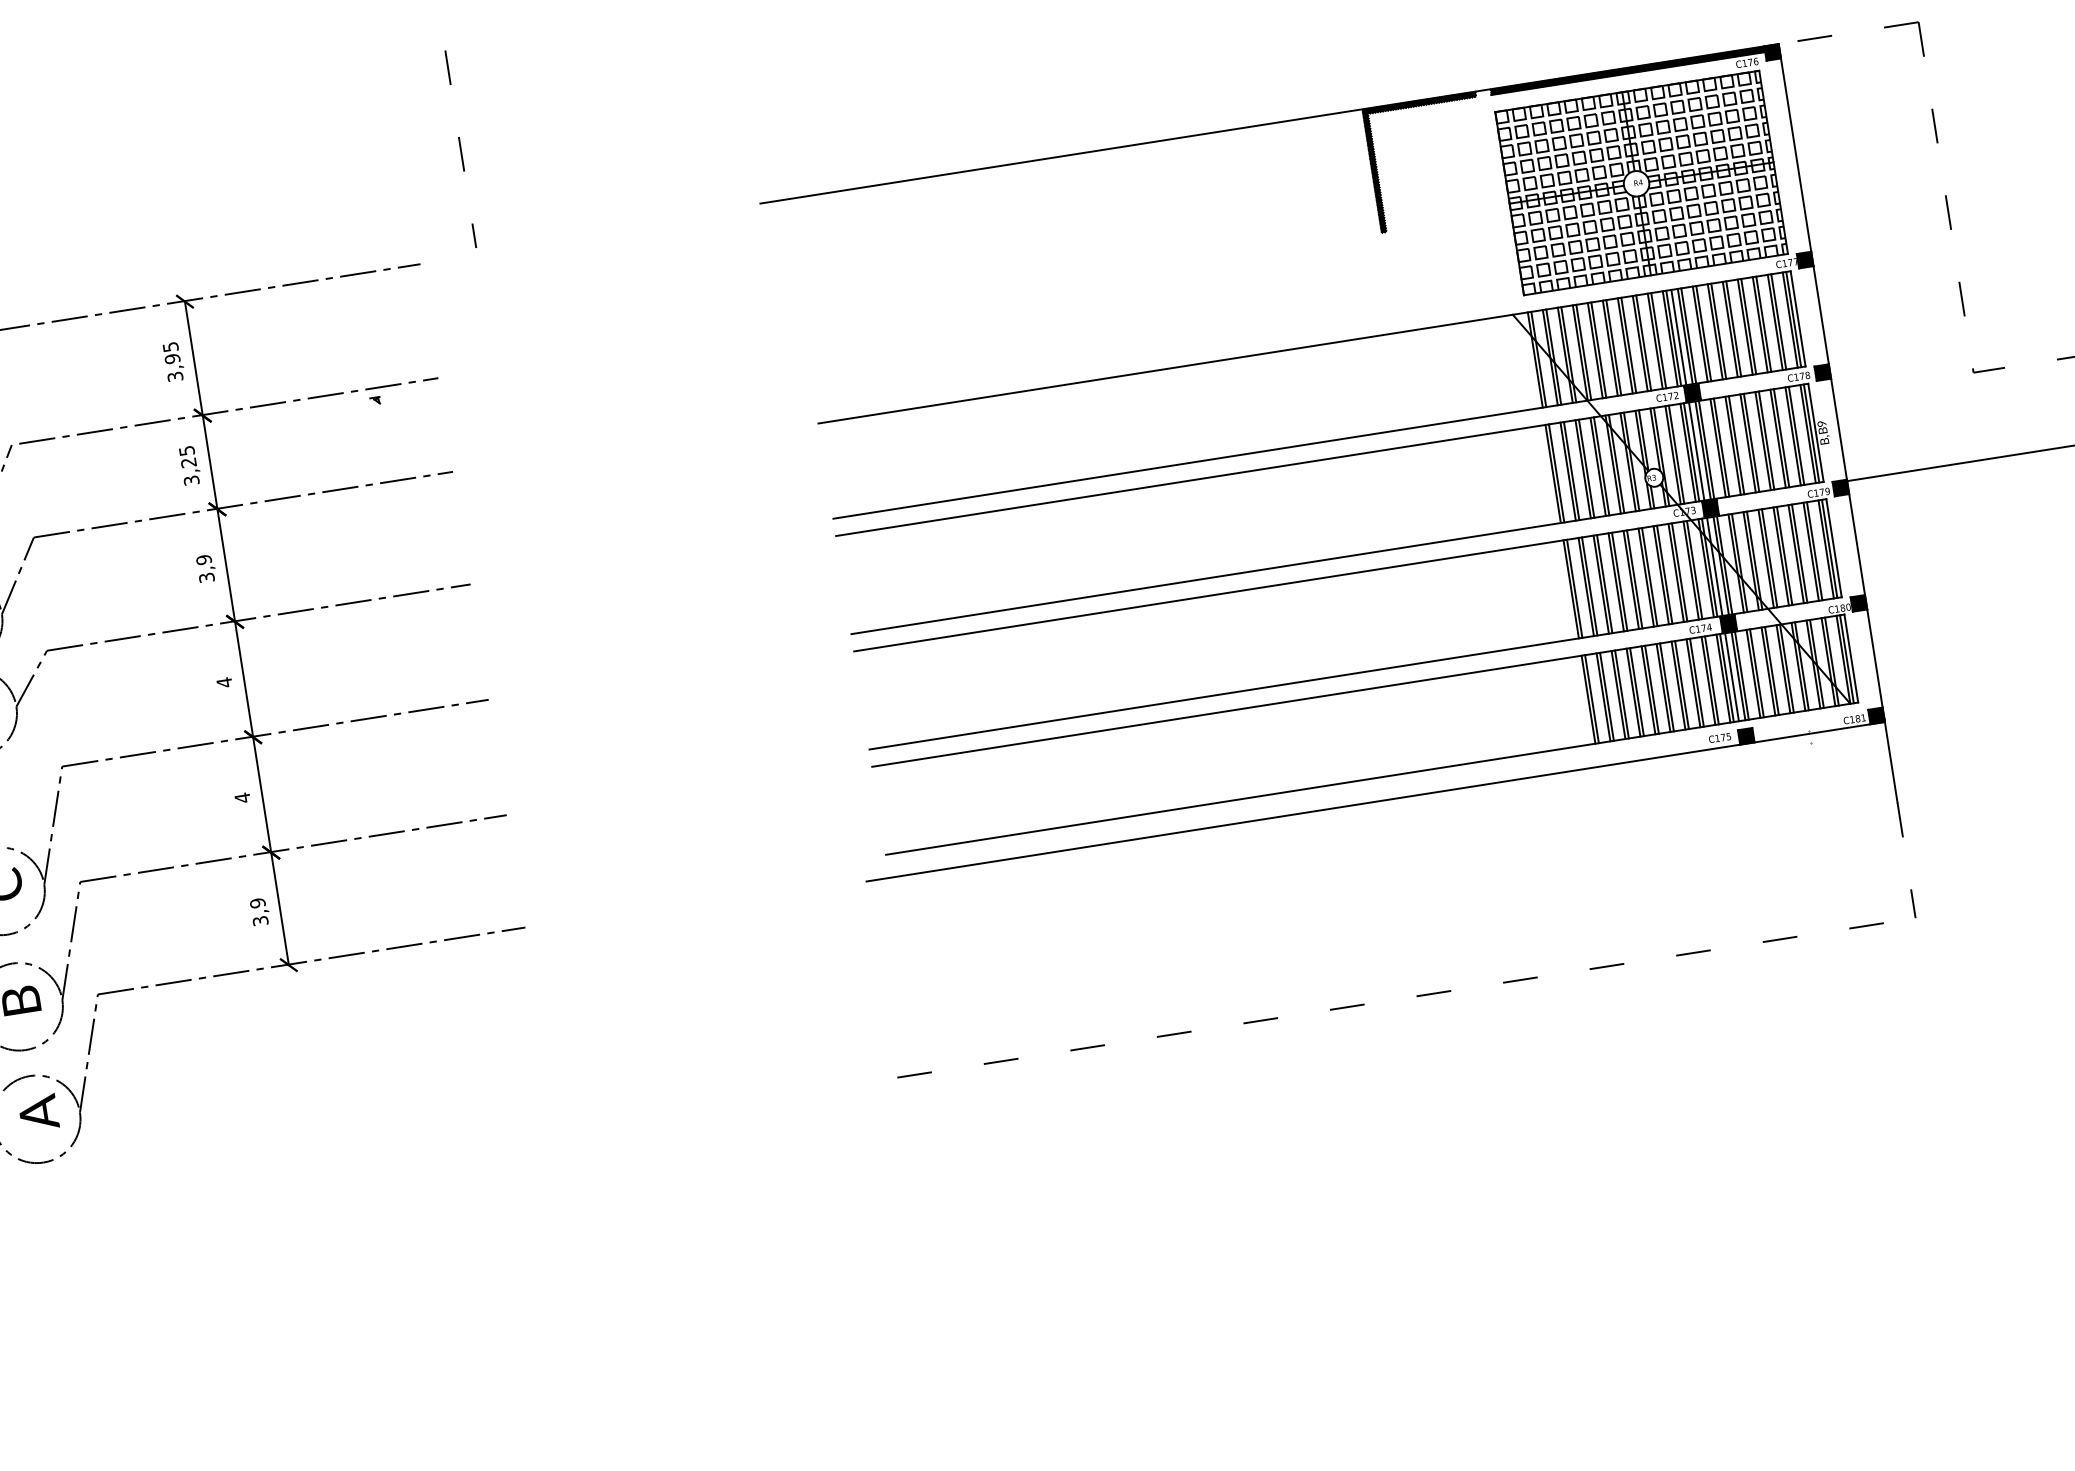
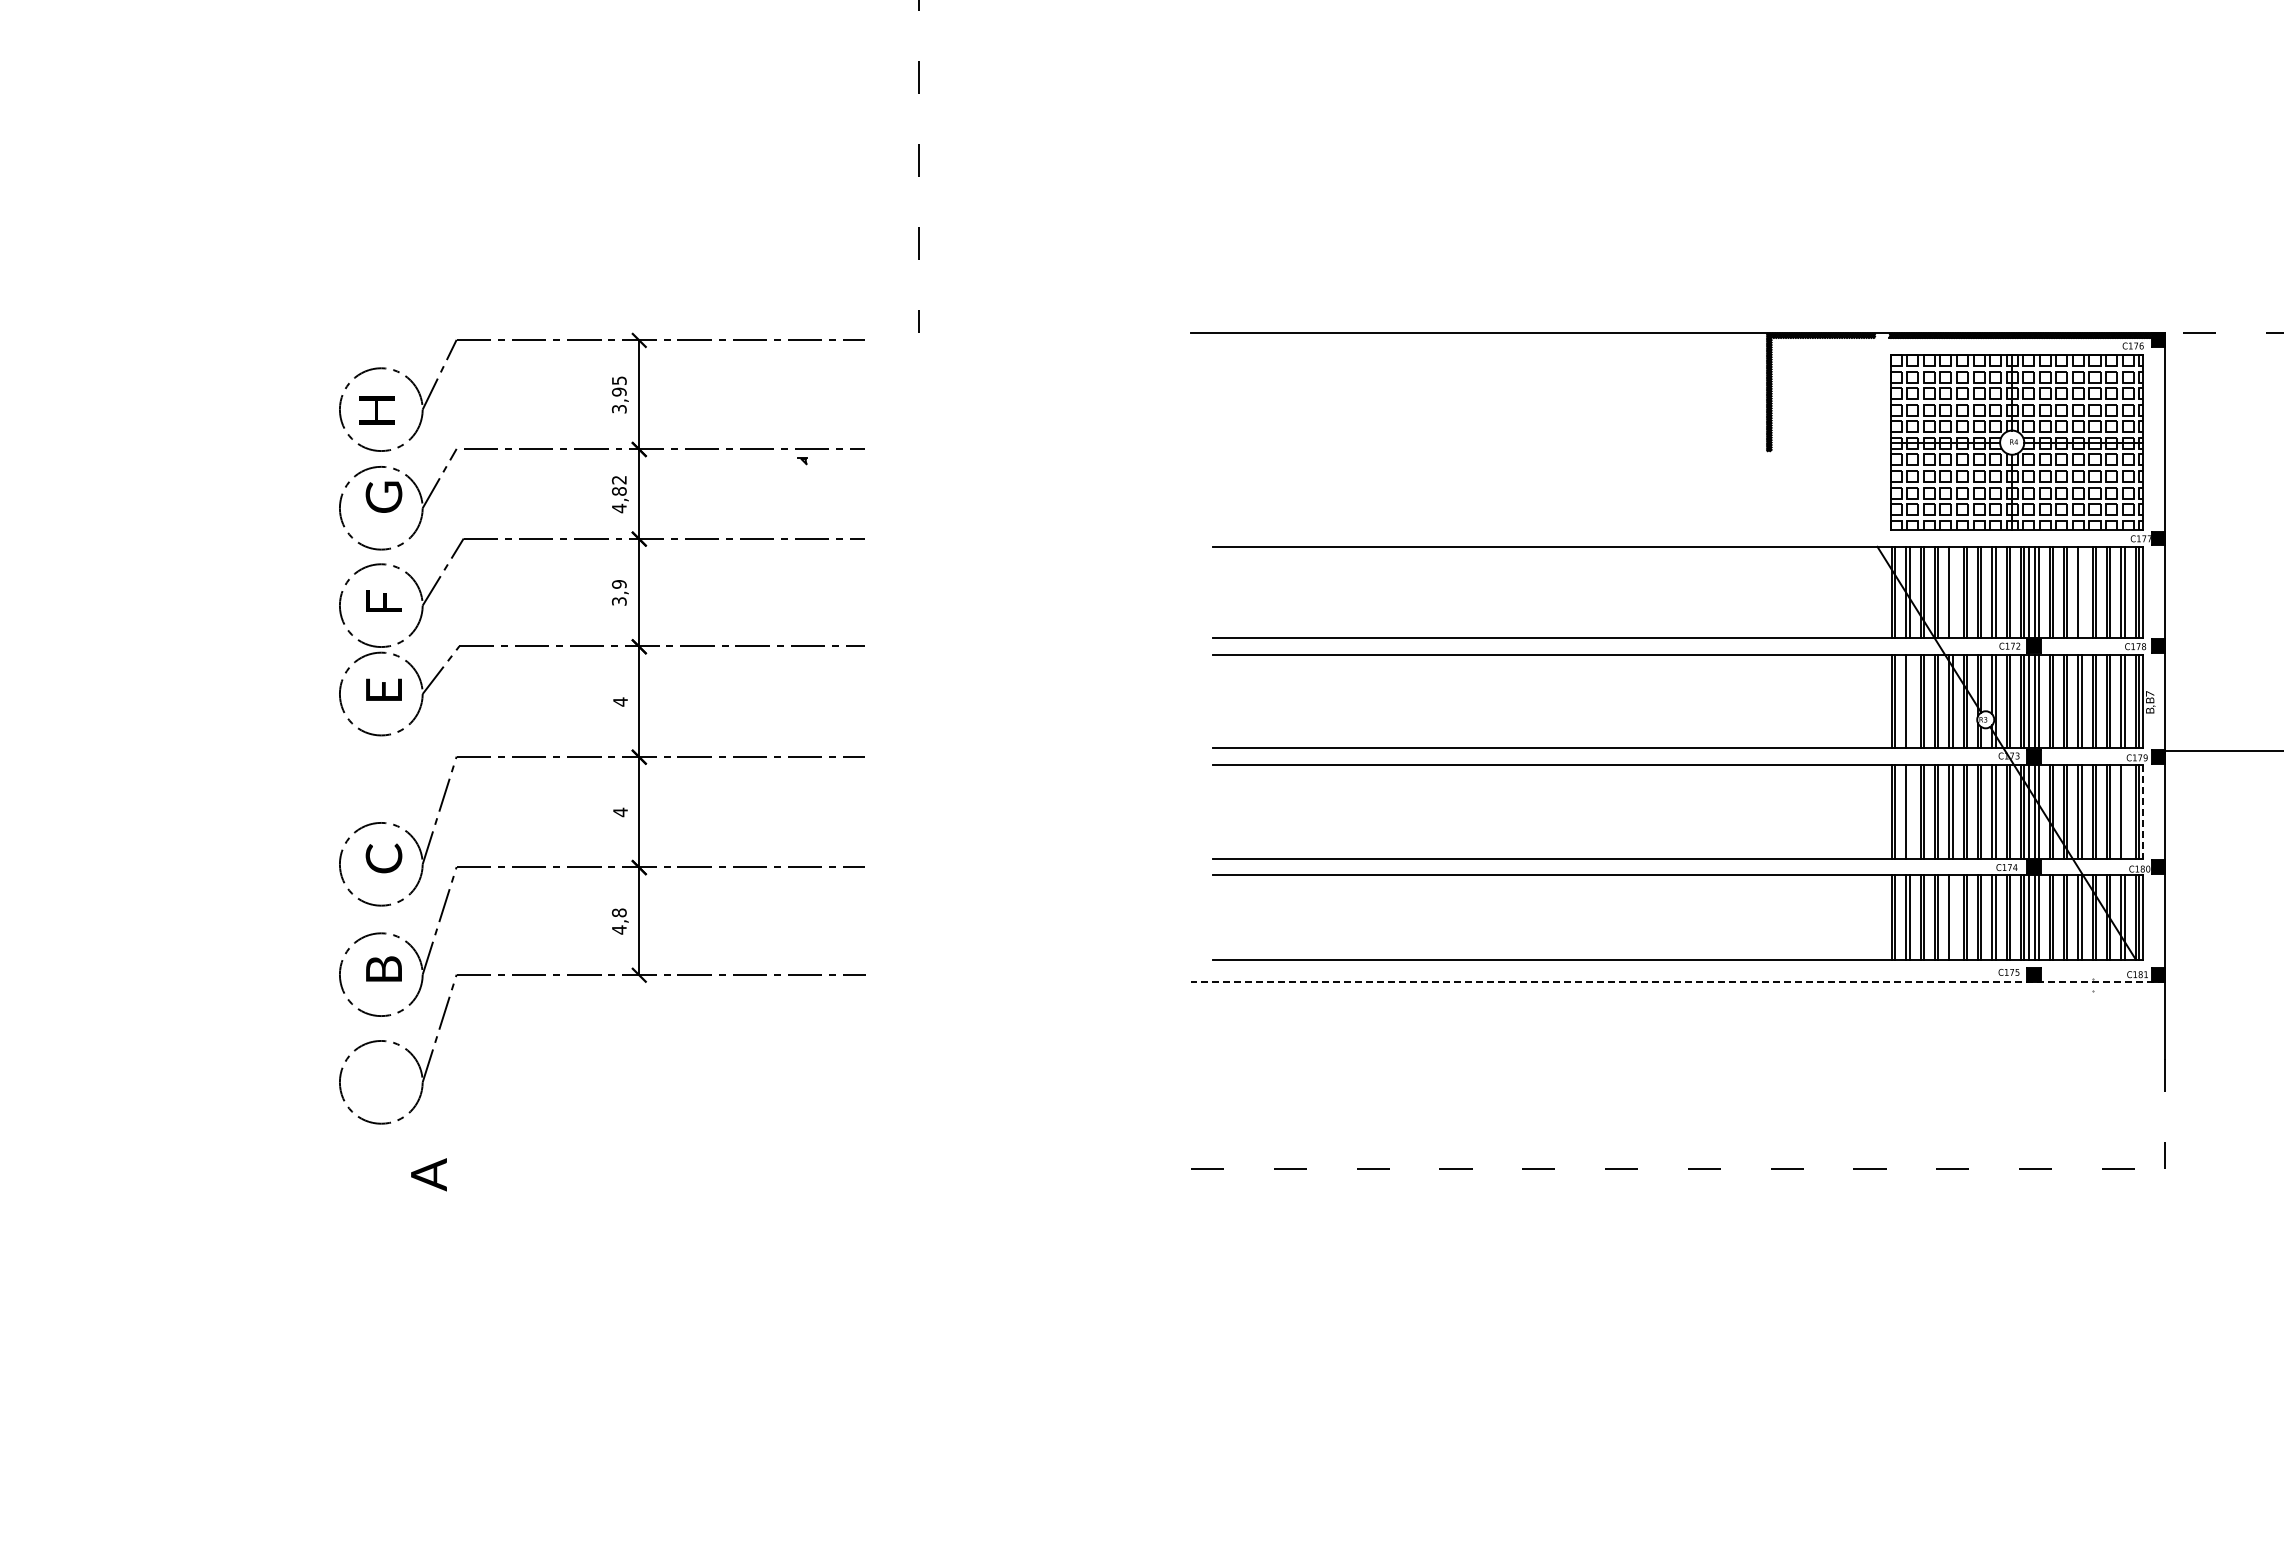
line: (1733, 328) -> (2081, 591), removed
line: (1598, 349) -> (1952, 591), removed
text: (1822, 423) -> (2150, 693), 9 -> 7
text: (188, 466) -> (618, 494), 3,25 -> 4,82
line: (1571, 471) -> (1909, 701), removed
line: (1834, 547) -> (2143, 811), solid -> dashed
line: (1814, 550) -> (2124, 811), removed
line: (1589, 586) -> (1909, 811), removed
line: (1651, 689) -> (1952, 917), removed
line: (1374, 801) -> (1677, 981), solid -> dashed
text: (258, 912) -> (618, 921), 3,9 -> 4,8
text: (38, 1112) -> (428, 1174), moved

